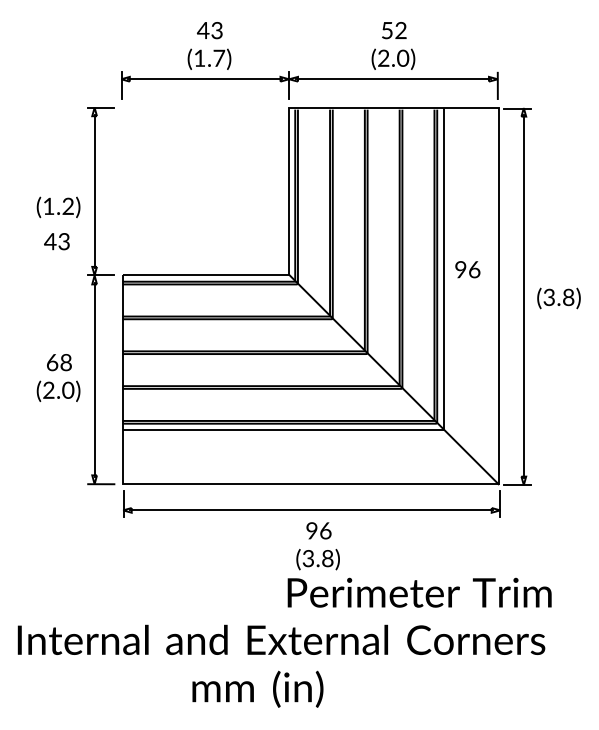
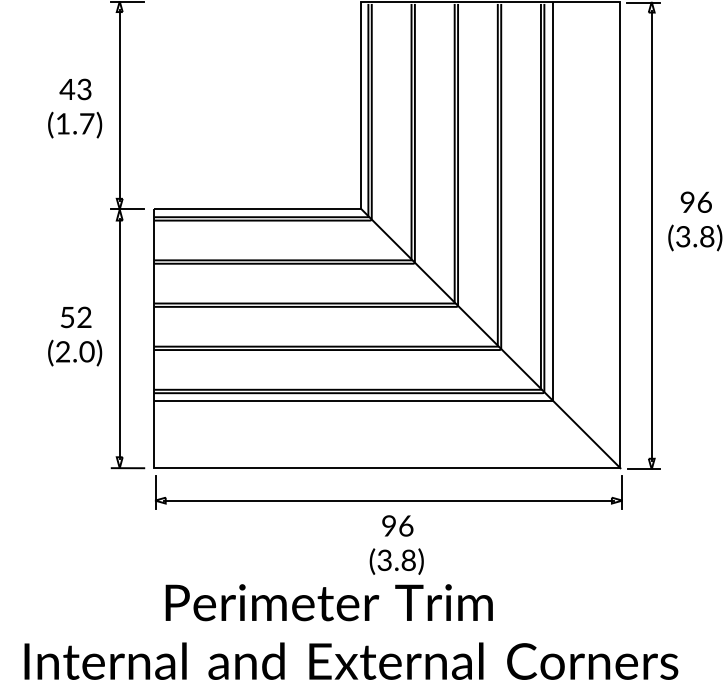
text: (68, 205) -> (87, 122), (1.2) -> (1.7)
text: (56, 241) -> (74, 89), moved
text: (467, 269) -> (695, 202), moved
text: (59, 362) -> (76, 317), 68 -> 52
text: (419, 592) -> (329, 602), moved

